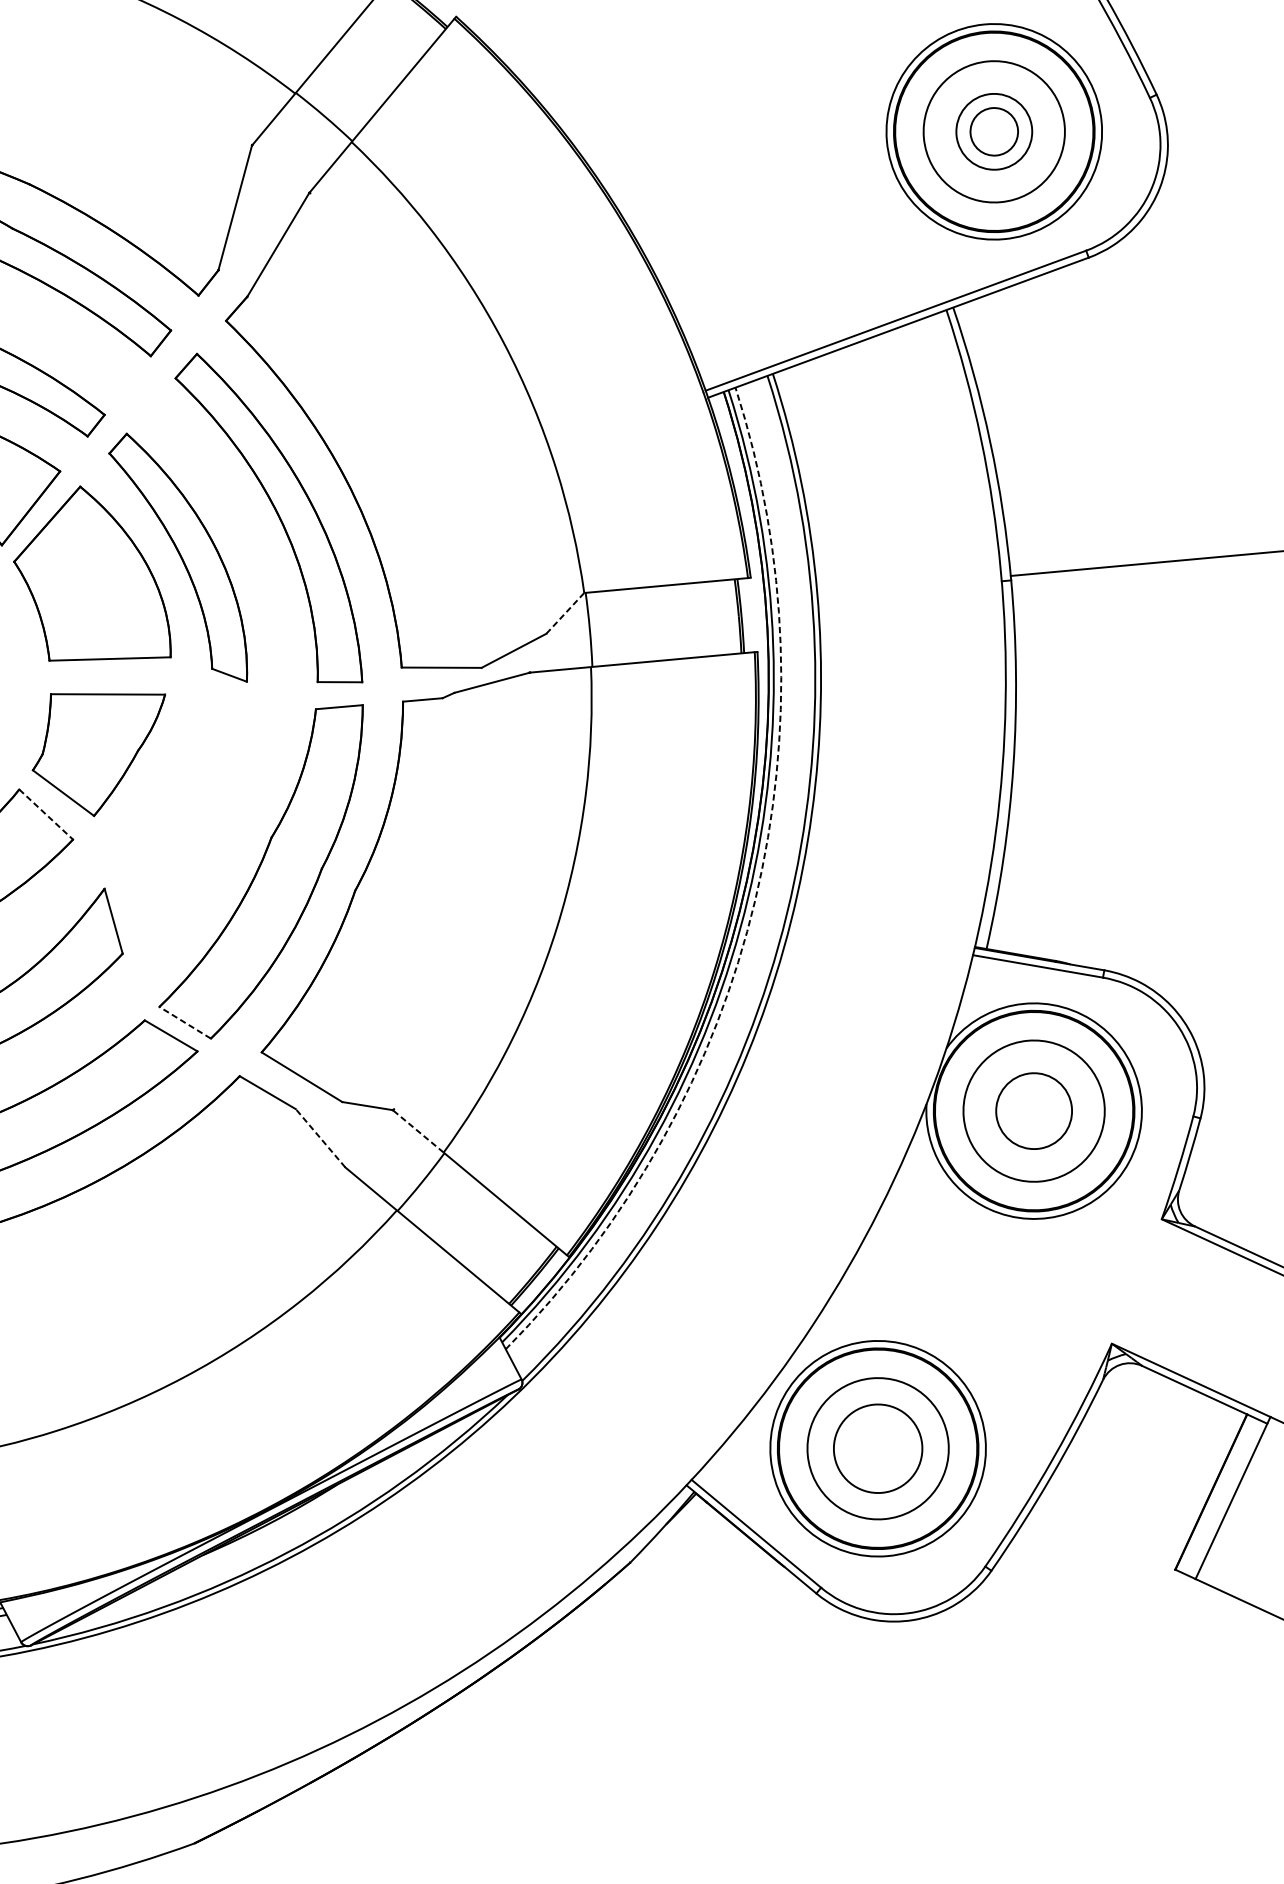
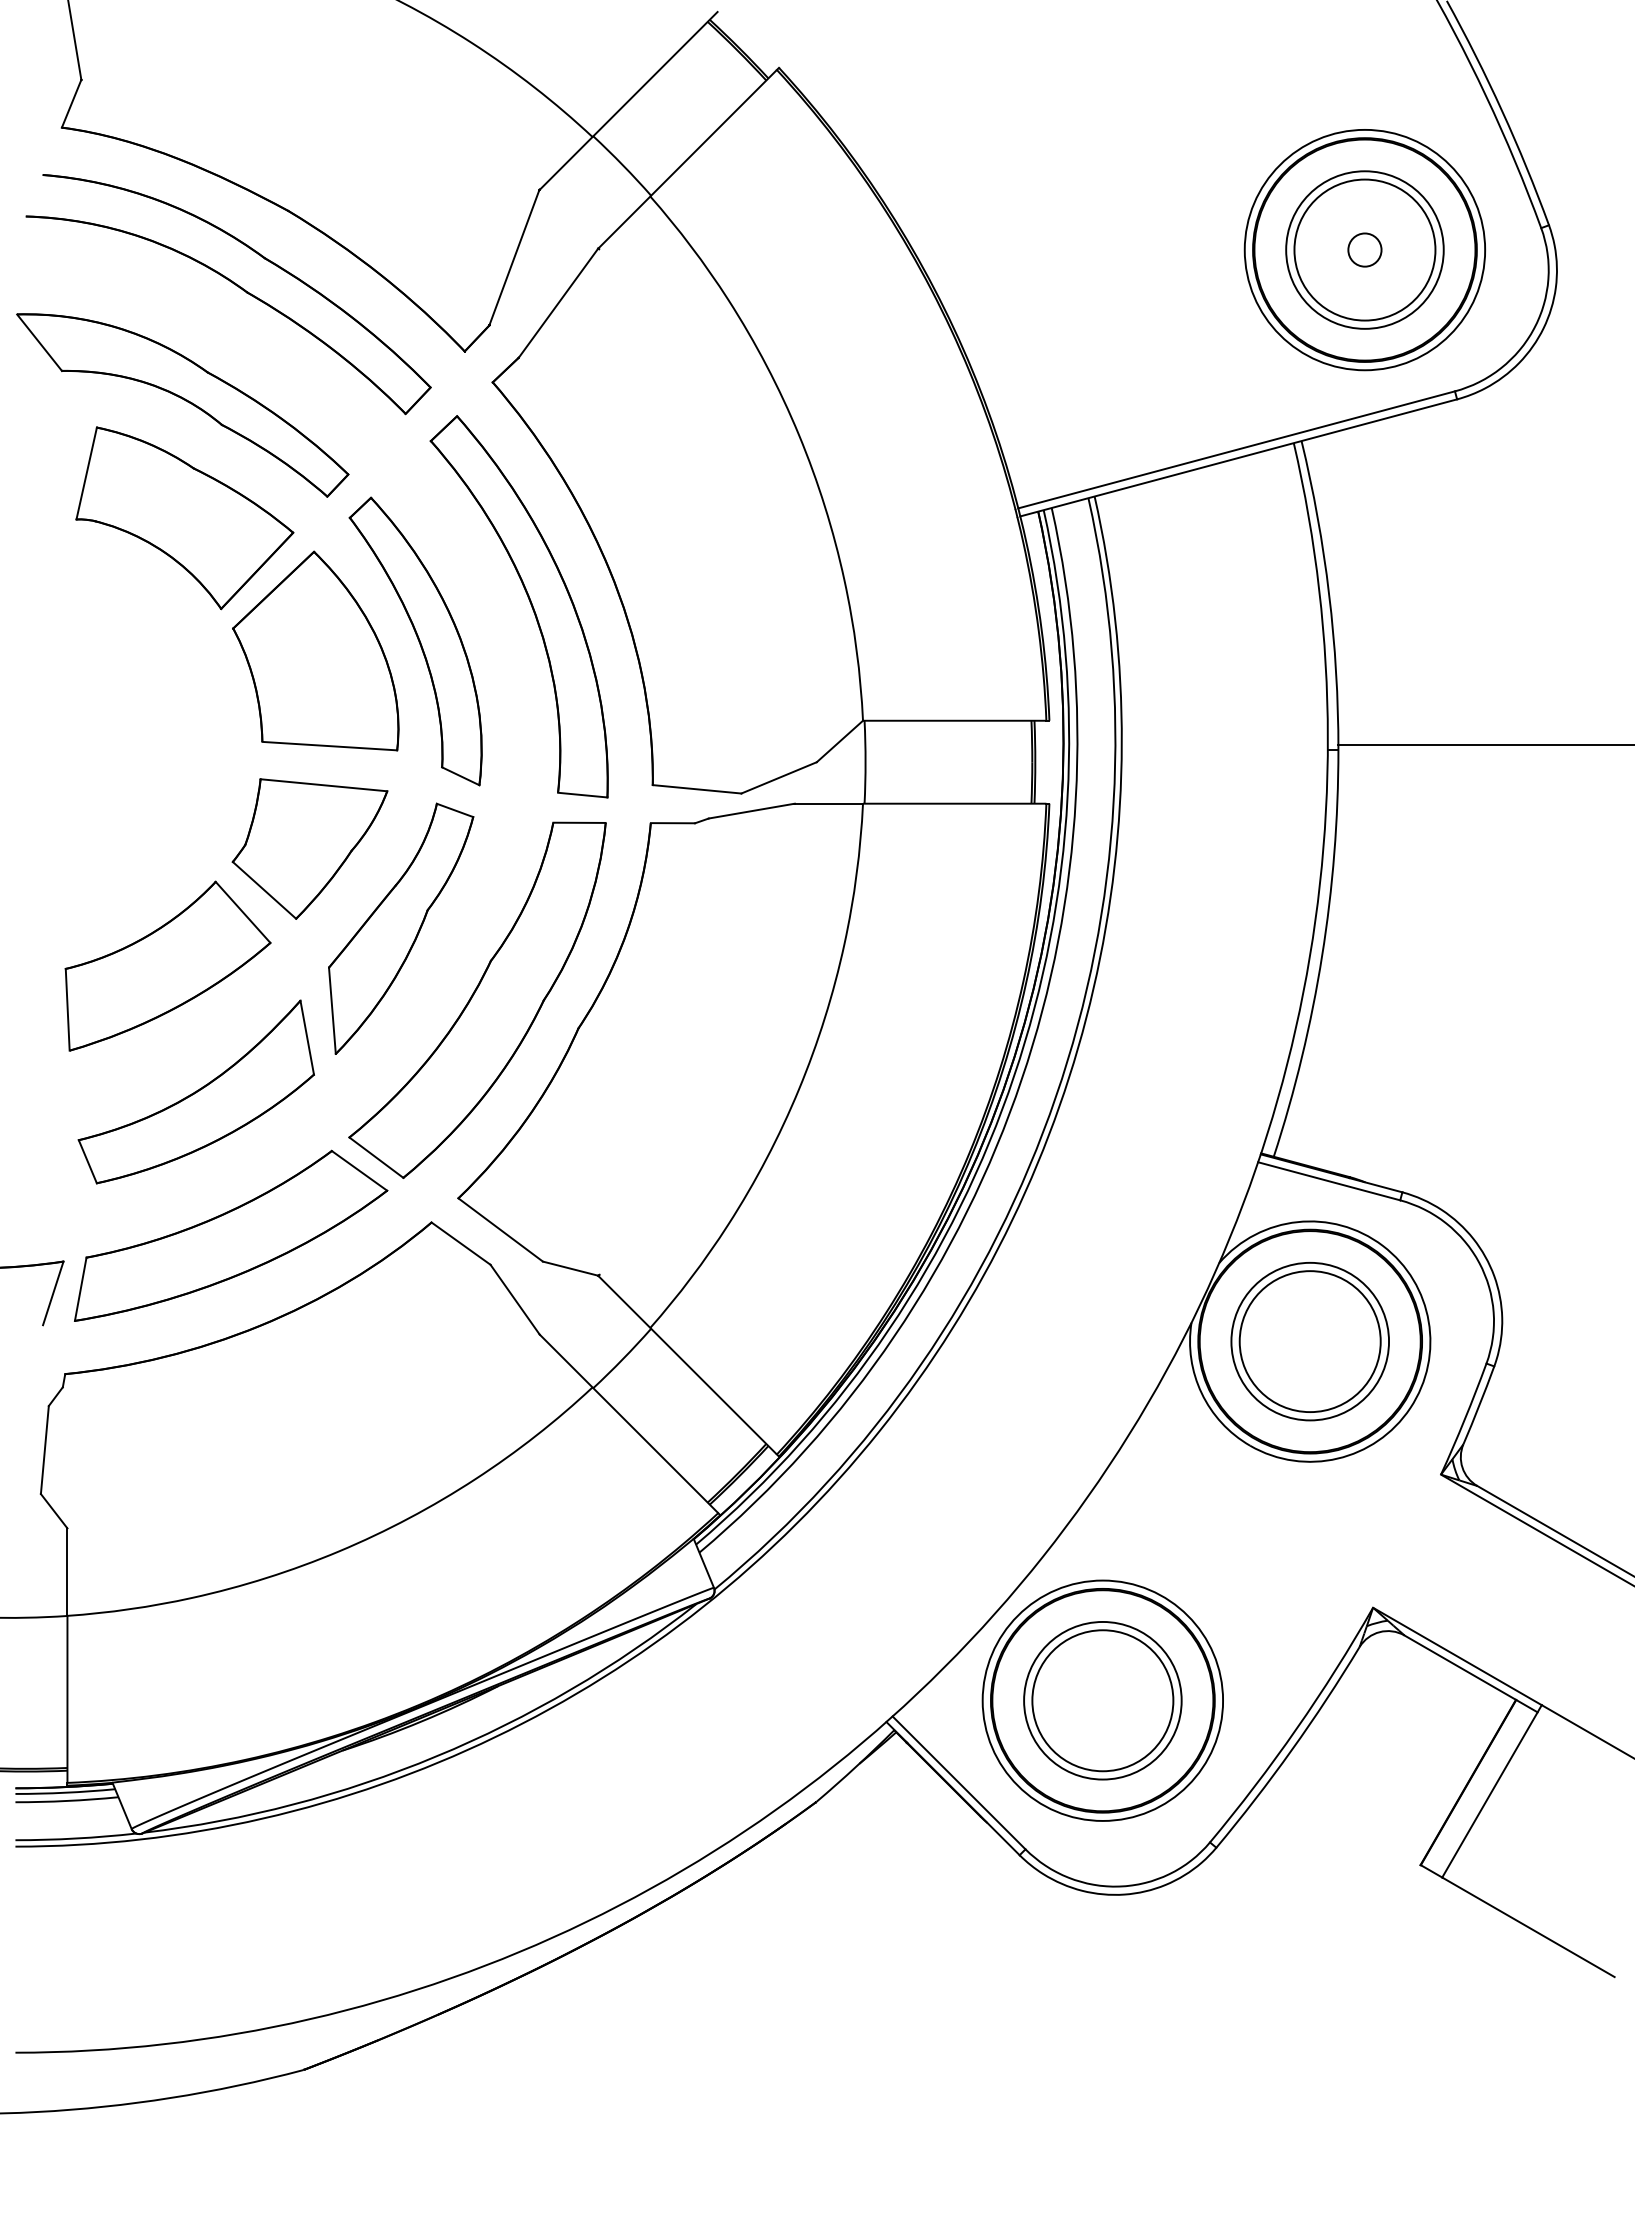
circle: (993, 131) -> (1364, 249), size x0.62
circle: (993, 131) -> (1364, 249), size x1.67
line: (565, 613) -> (840, 741), dashed -> solid
line: (46, 814) -> (243, 912), dashed -> solid
part: (188, 816) -> (401, 928), added
arc: (754, 900) -> (1021, 1079), dashed -> solid
line: (185, 1022) -> (376, 1157), dashed -> solid
circle: (1033, 1111) -> (1309, 1341), size x1.67
line: (418, 1131) -> (624, 1301), dashed -> solid
line: (320, 1138) -> (515, 1299), dashed -> solid
circle: (877, 1448) -> (1102, 1700), size x1.43

